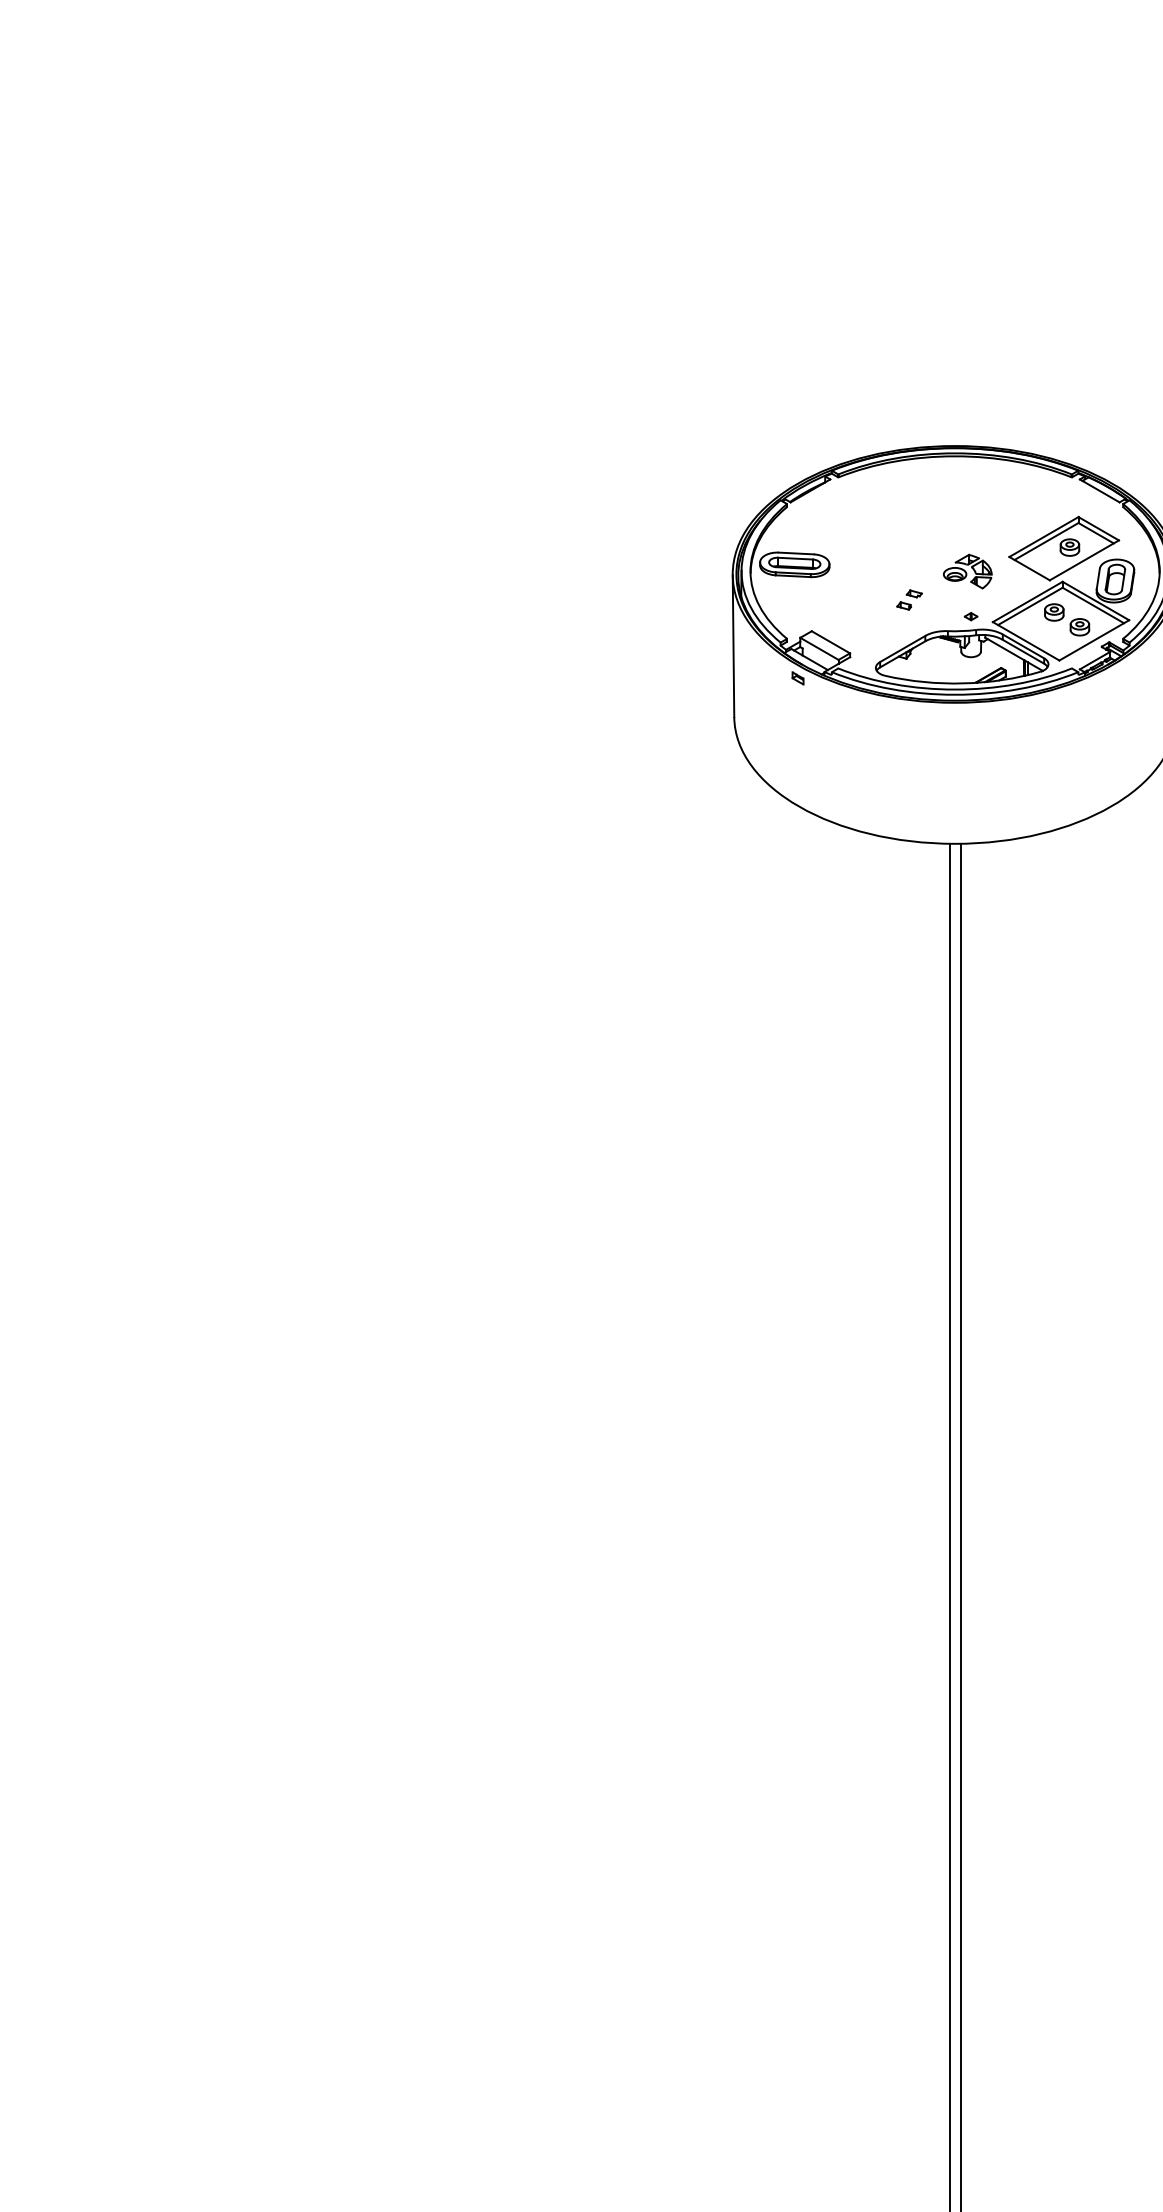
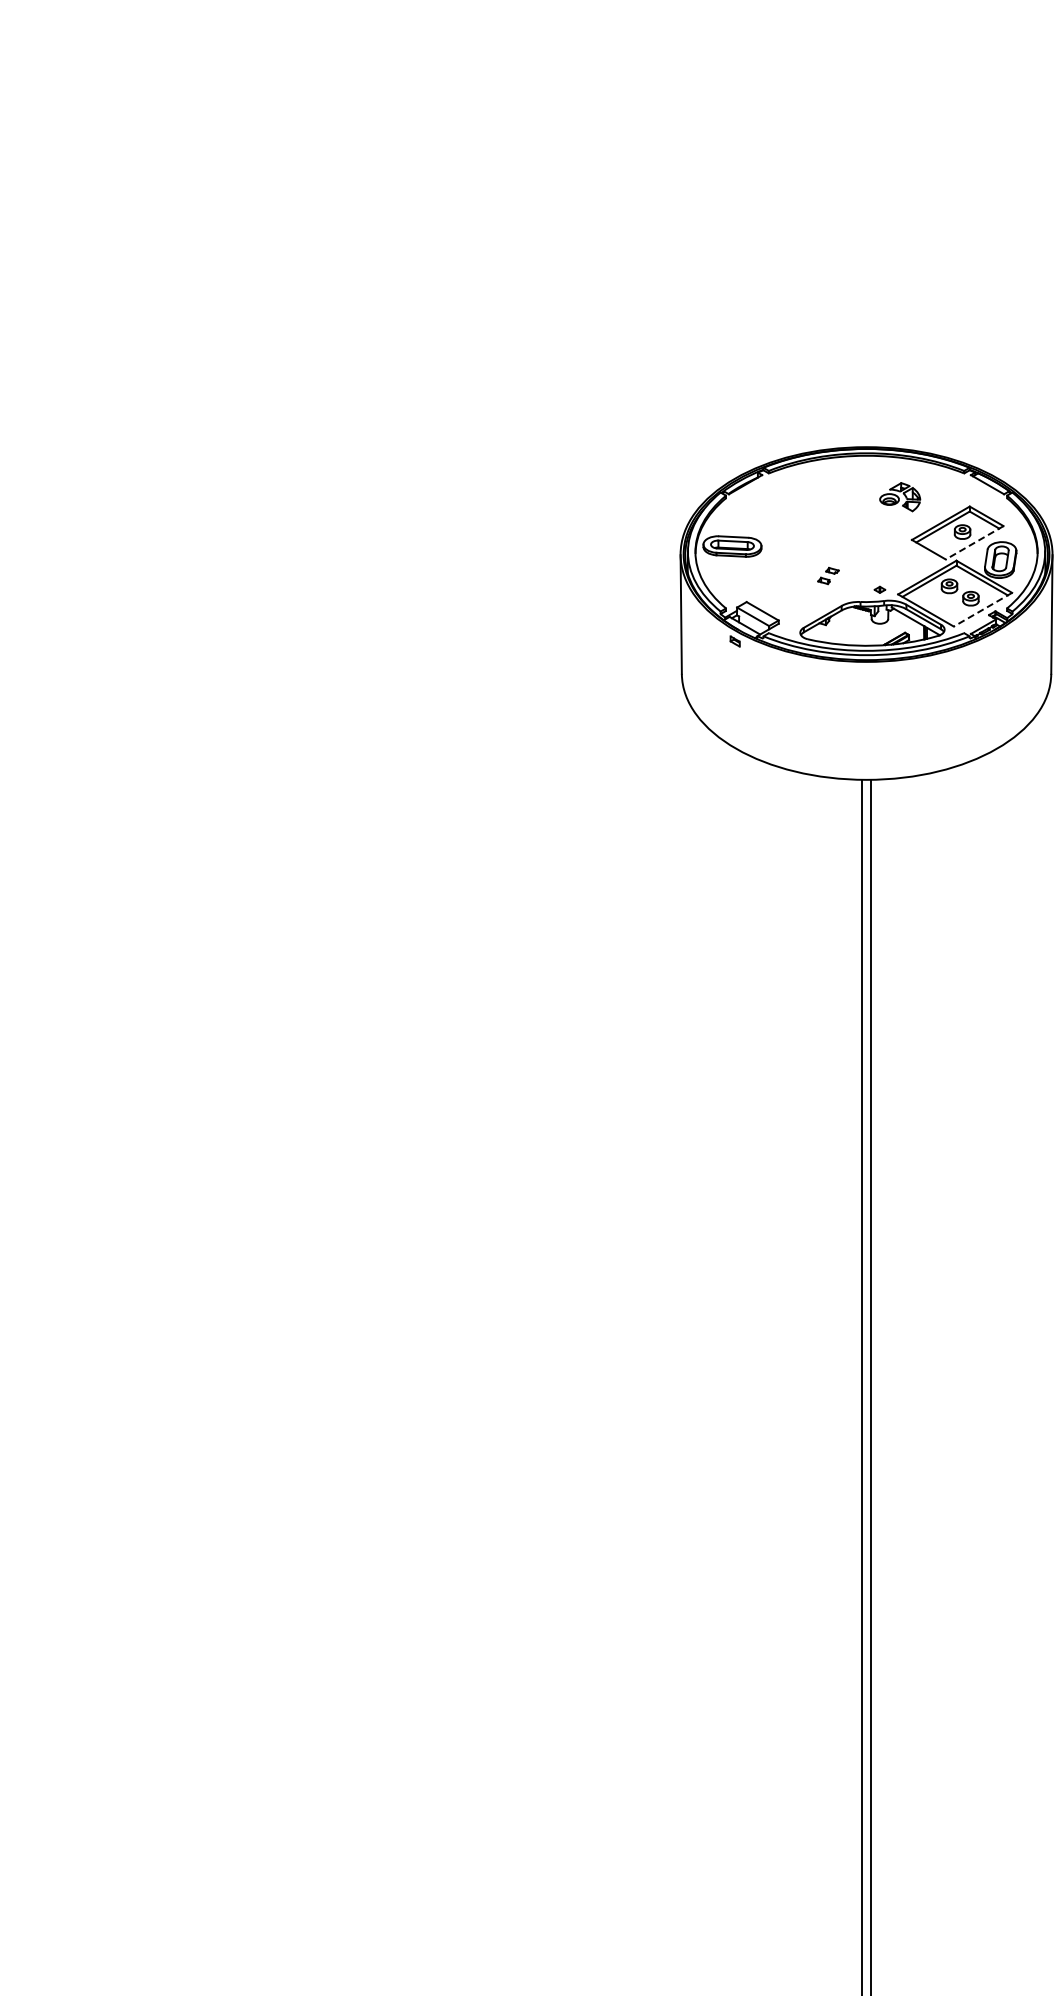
line: (1084, 561) -> (974, 543), solid -> dashed
part: (968, 571) -> (900, 497), moved
line: (1093, 640) -> (982, 609), solid -> dashed

